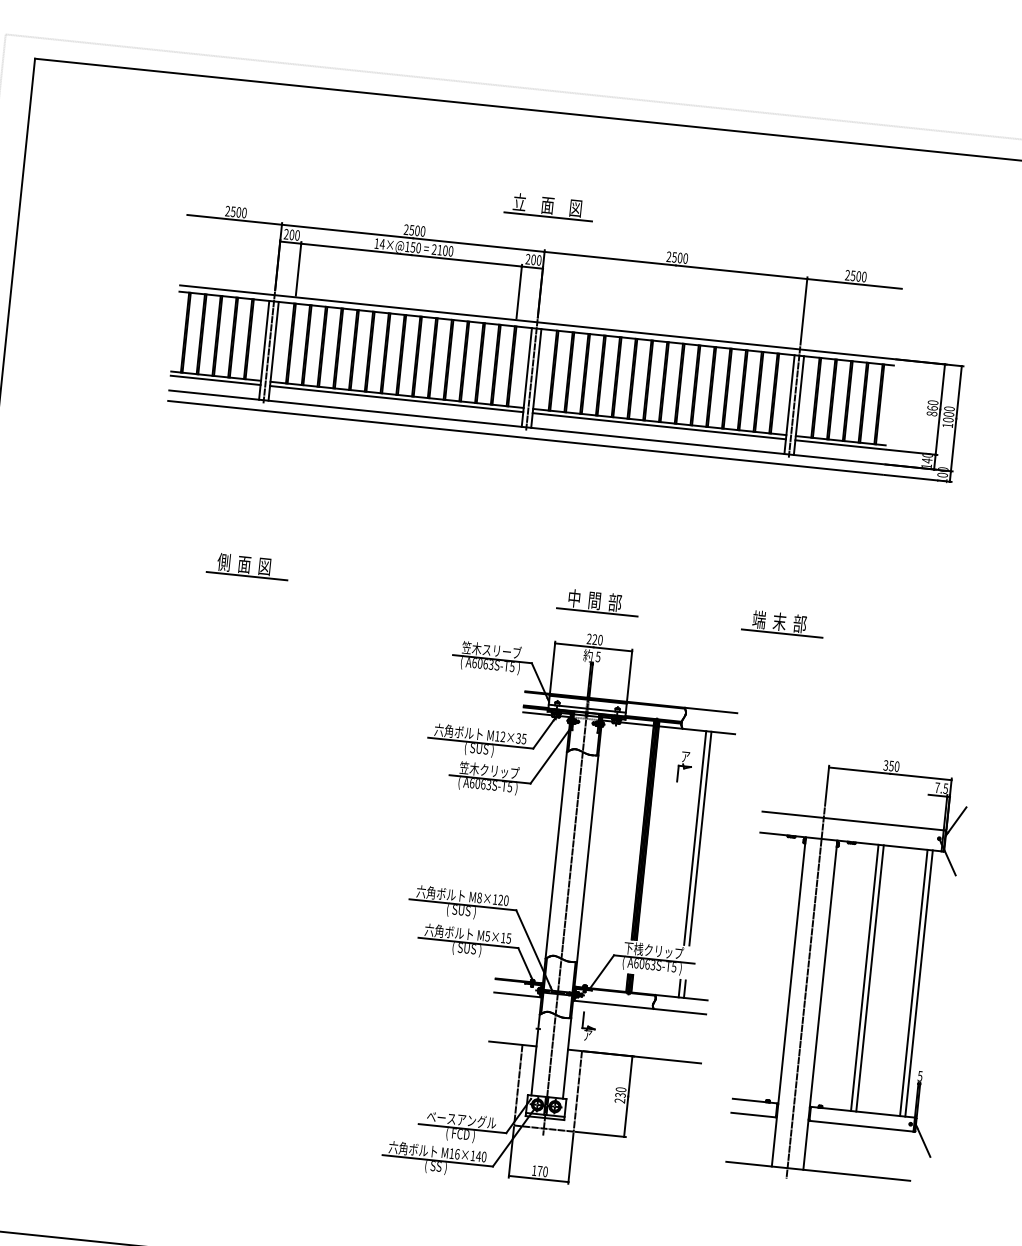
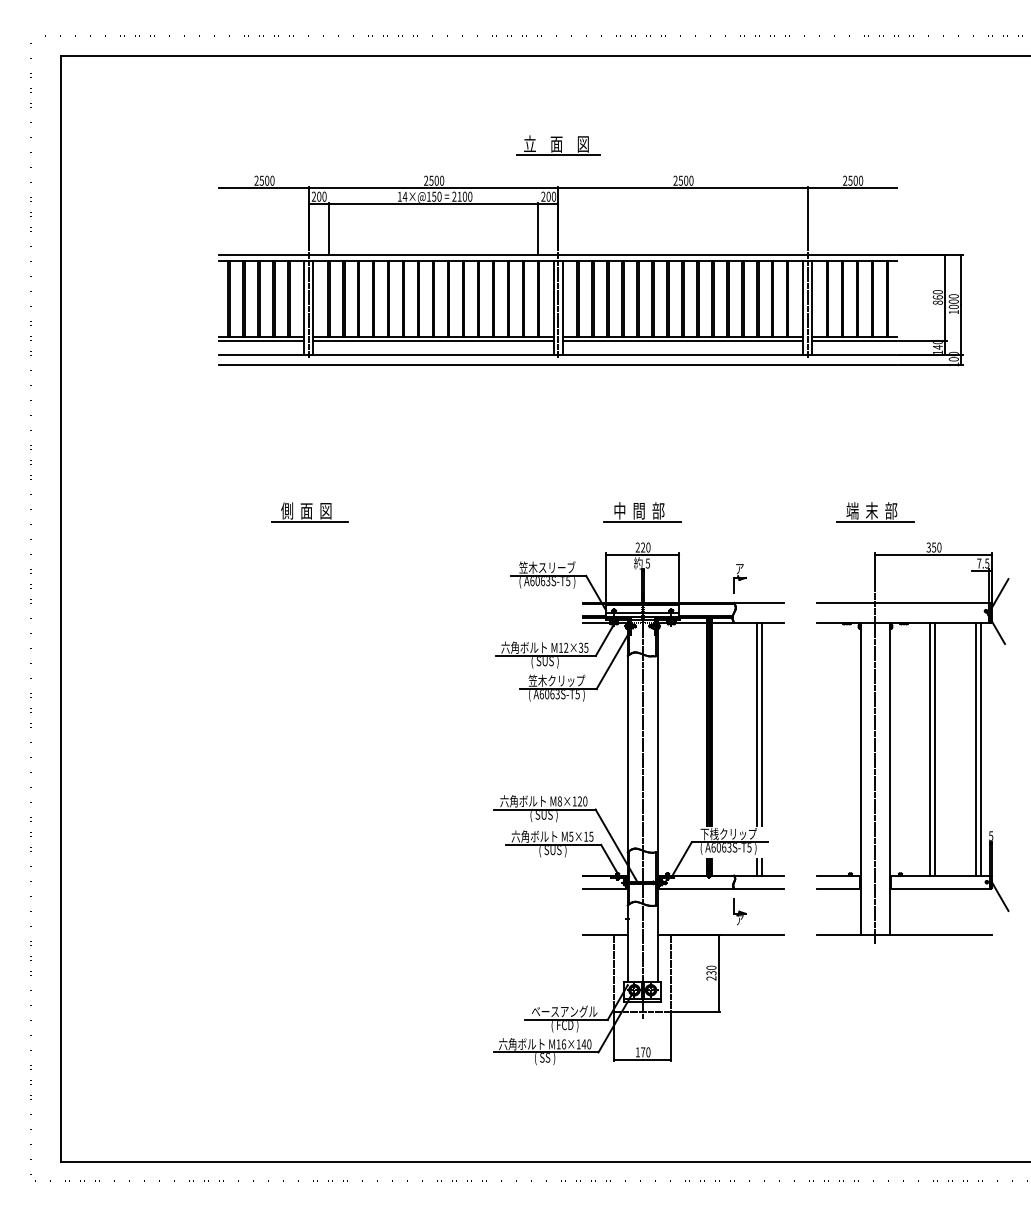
part: (783, 623) -> (875, 512), moved
part: (684, 766) -> (739, 578), moved
part: (847, 969) -> (912, 742), moved
part: (588, 1026) -> (739, 911), moved

